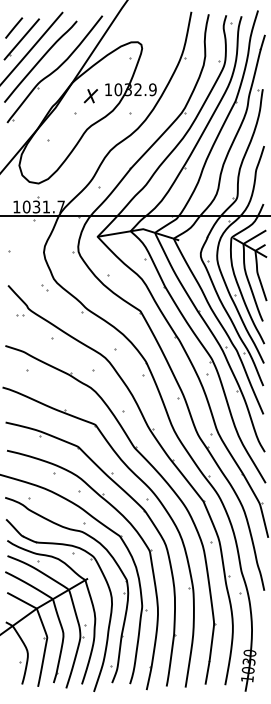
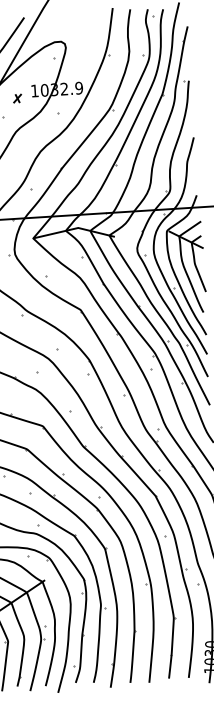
part: (90, 96) -> (17, 98), size x0.6

